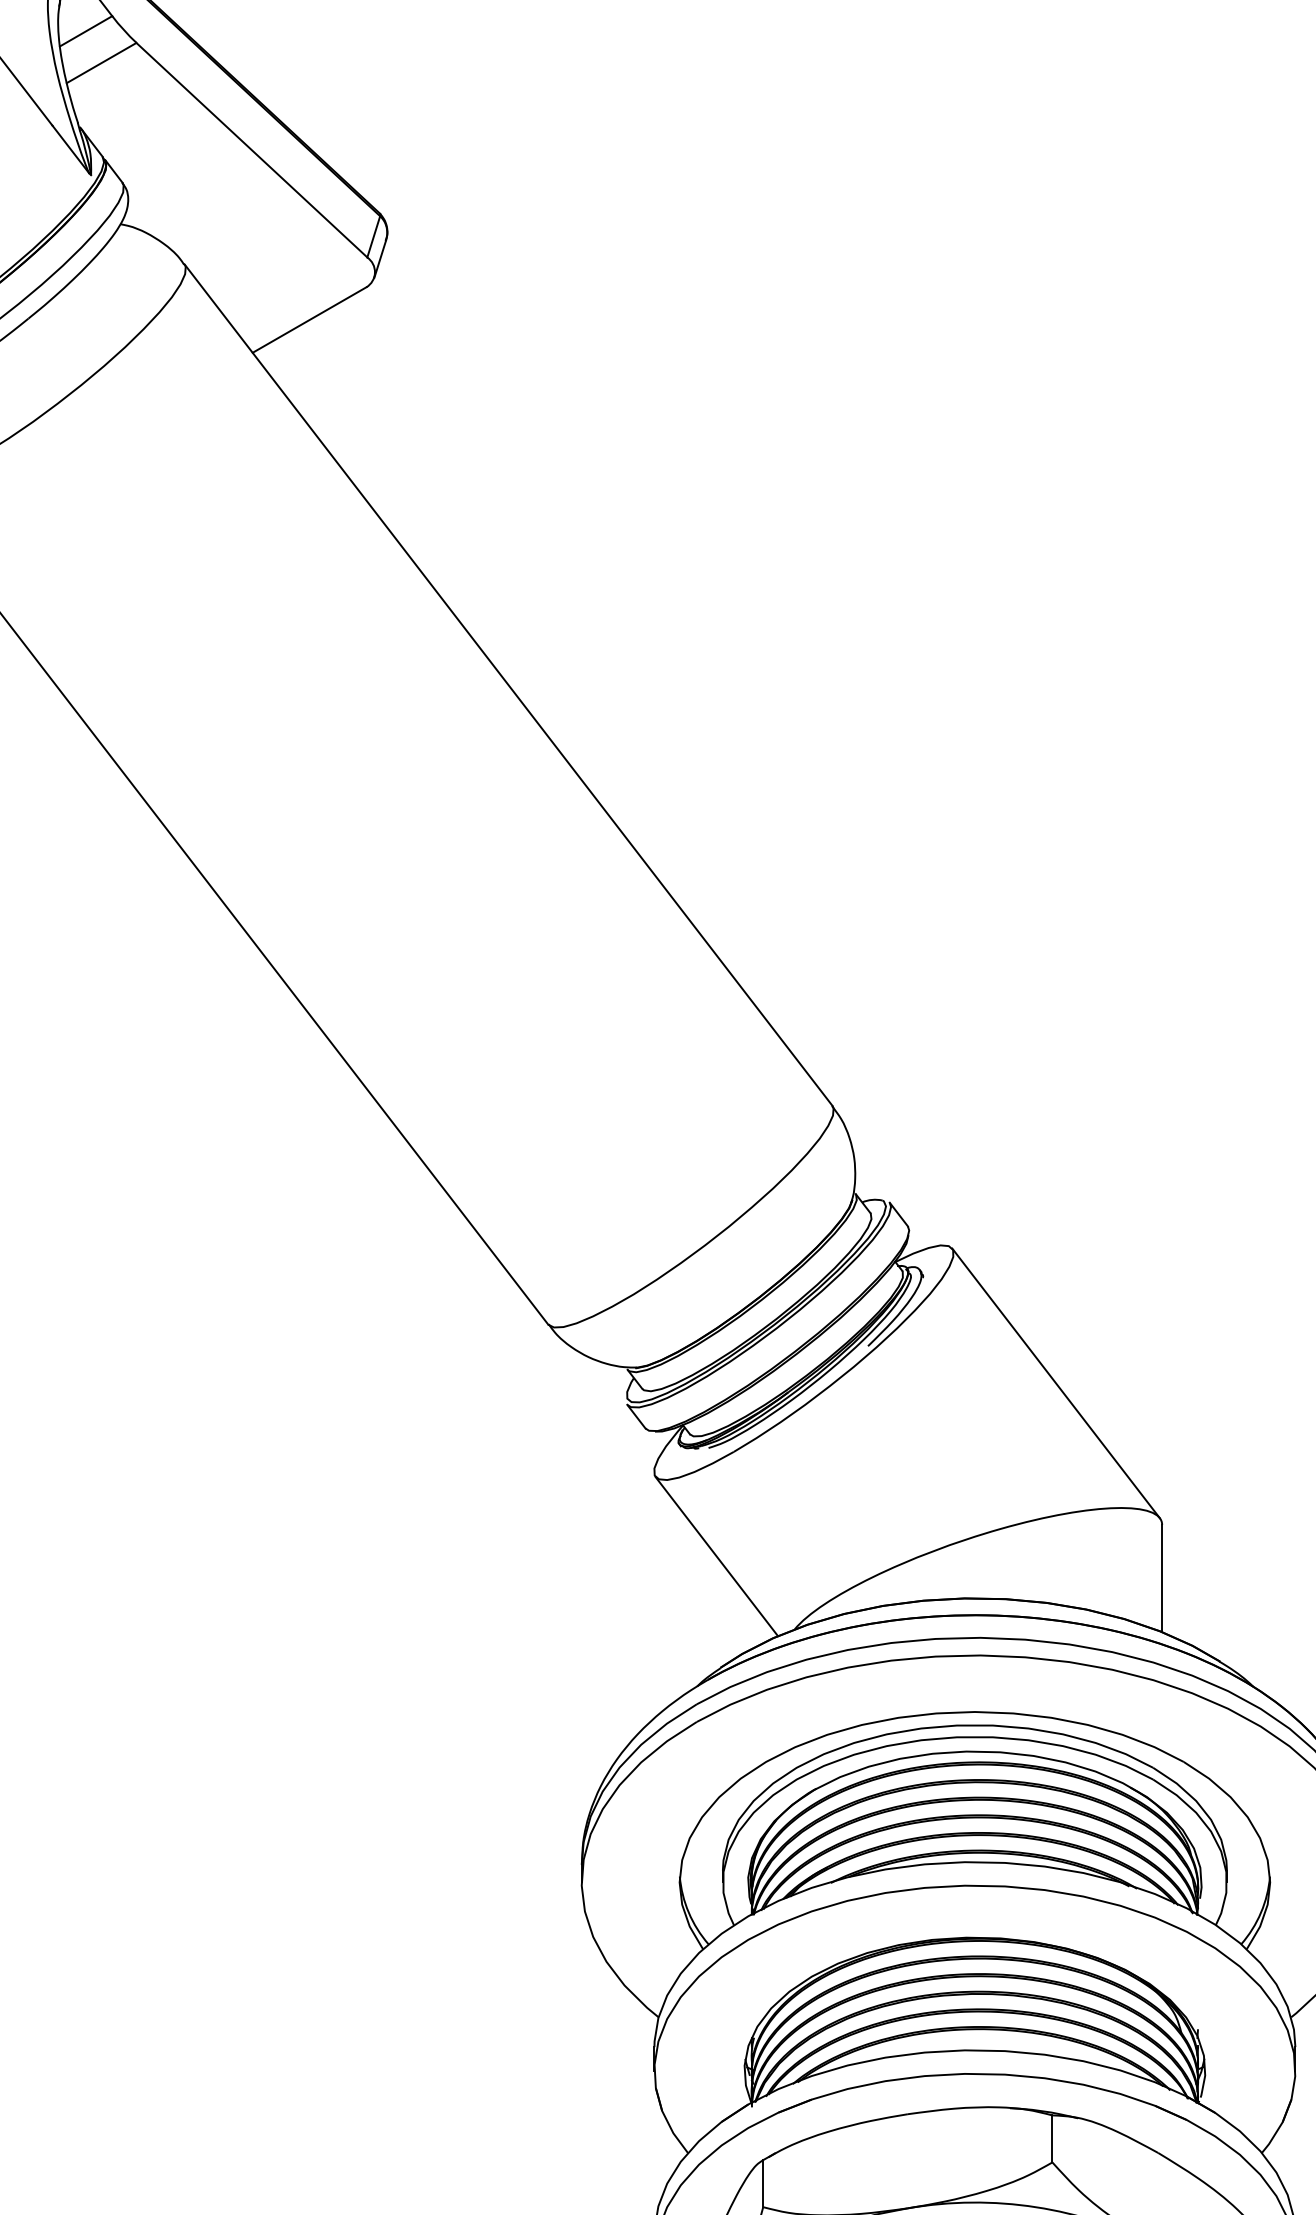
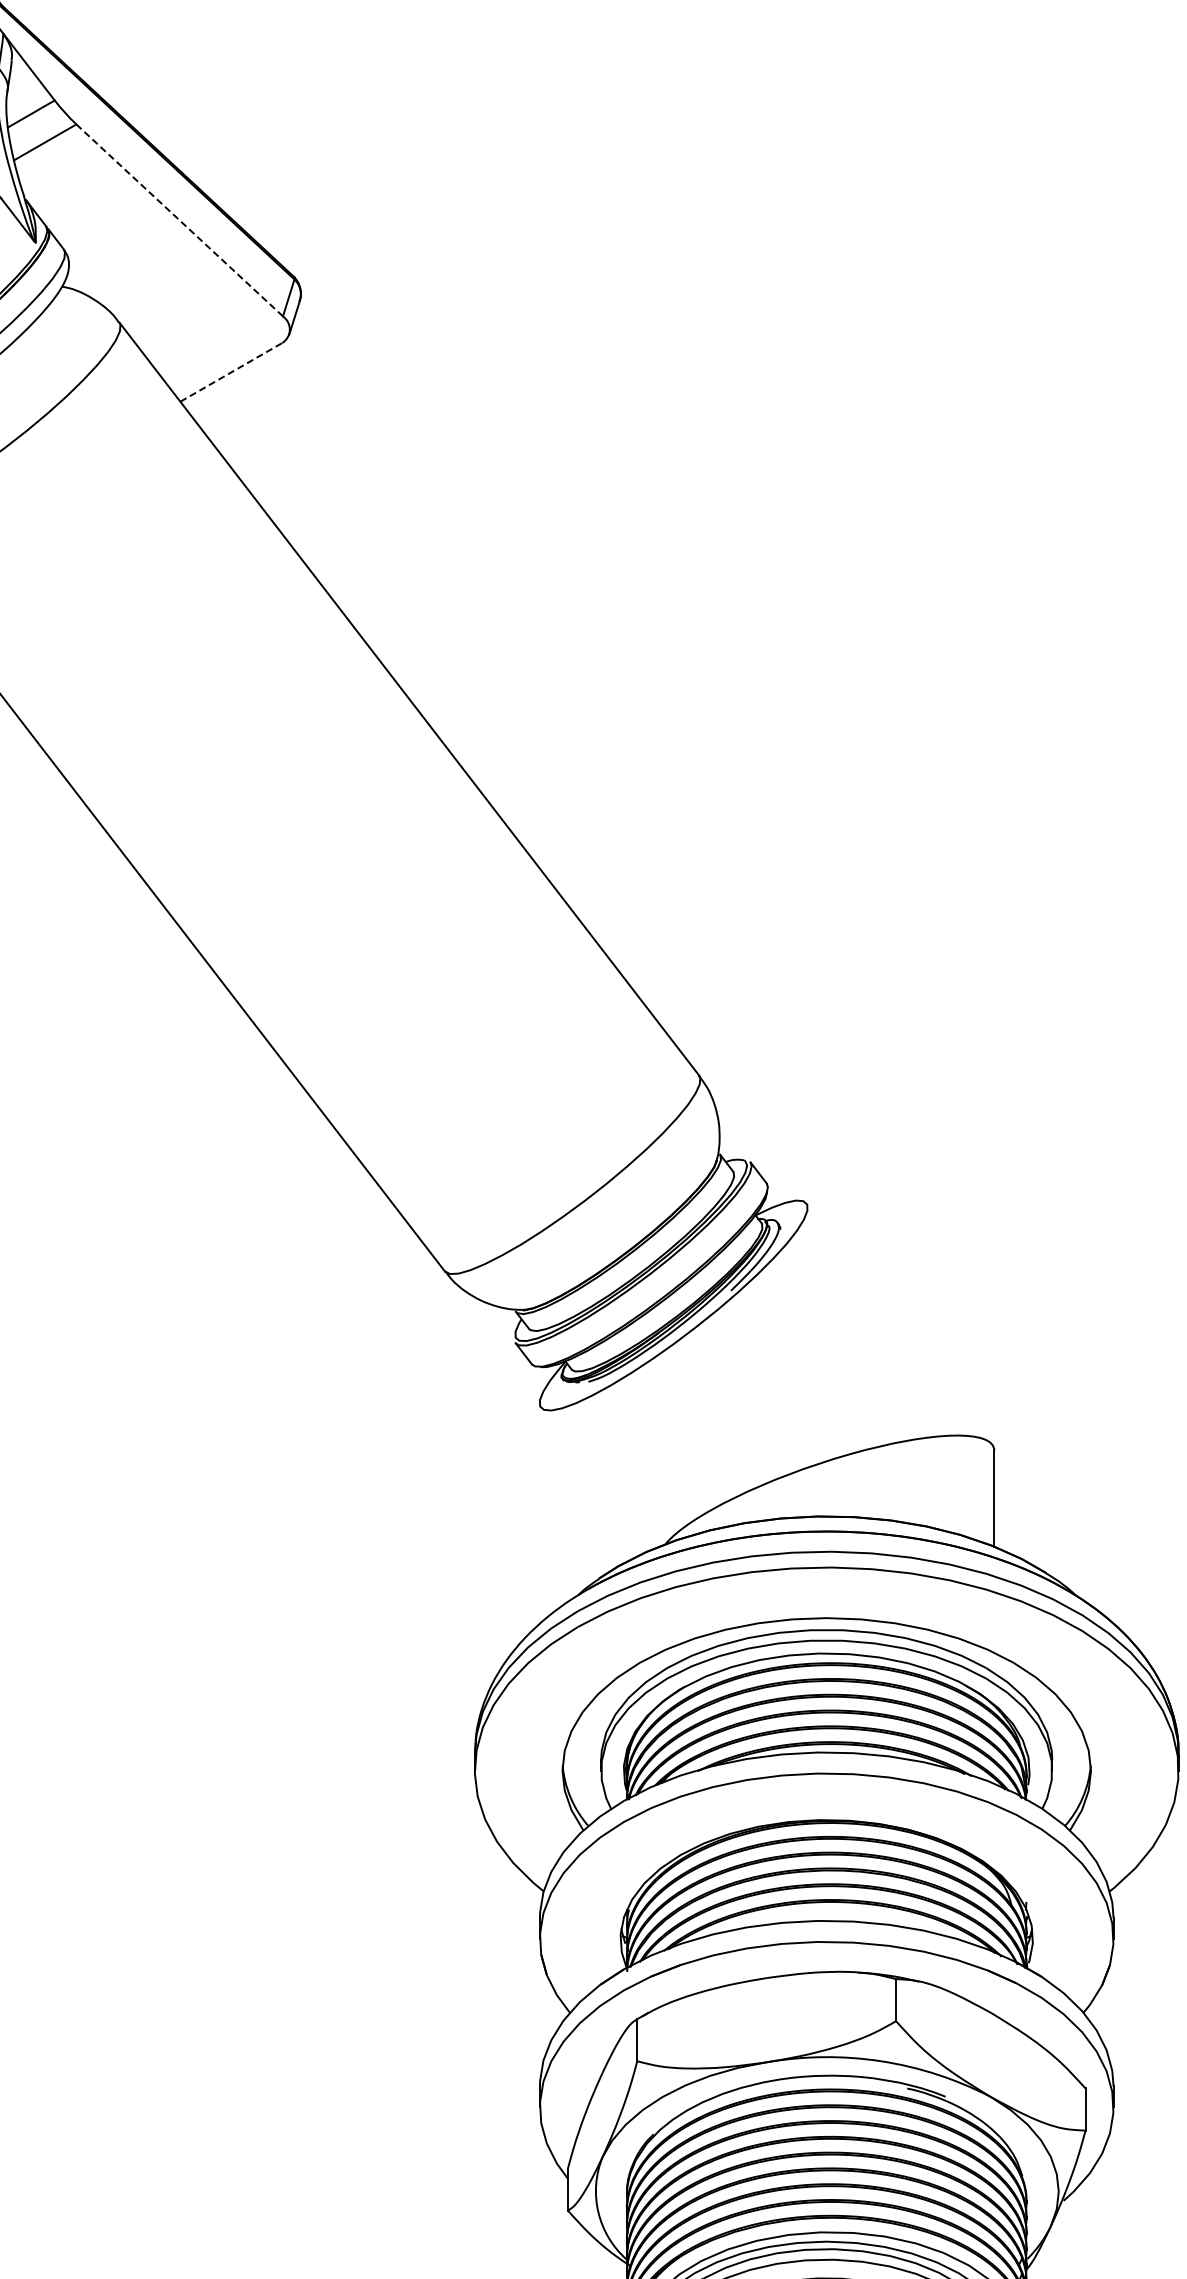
line: (251, 150) -> (179, 220), solid -> dashed
line: (309, 320) -> (231, 372), solid -> dashed
line: (1056, 1382) -> (899, 1323), removed
line: (716, 1555) -> (595, 1478), removed

